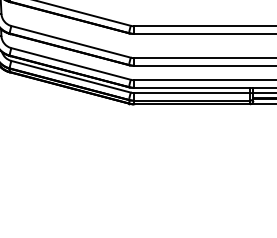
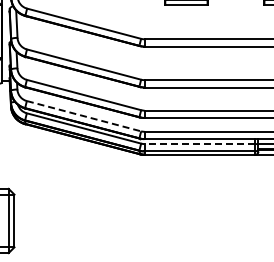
line: (71, 64) -> (84, 116), solid -> dashed
line: (191, 93) -> (199, 144), solid -> dashed

